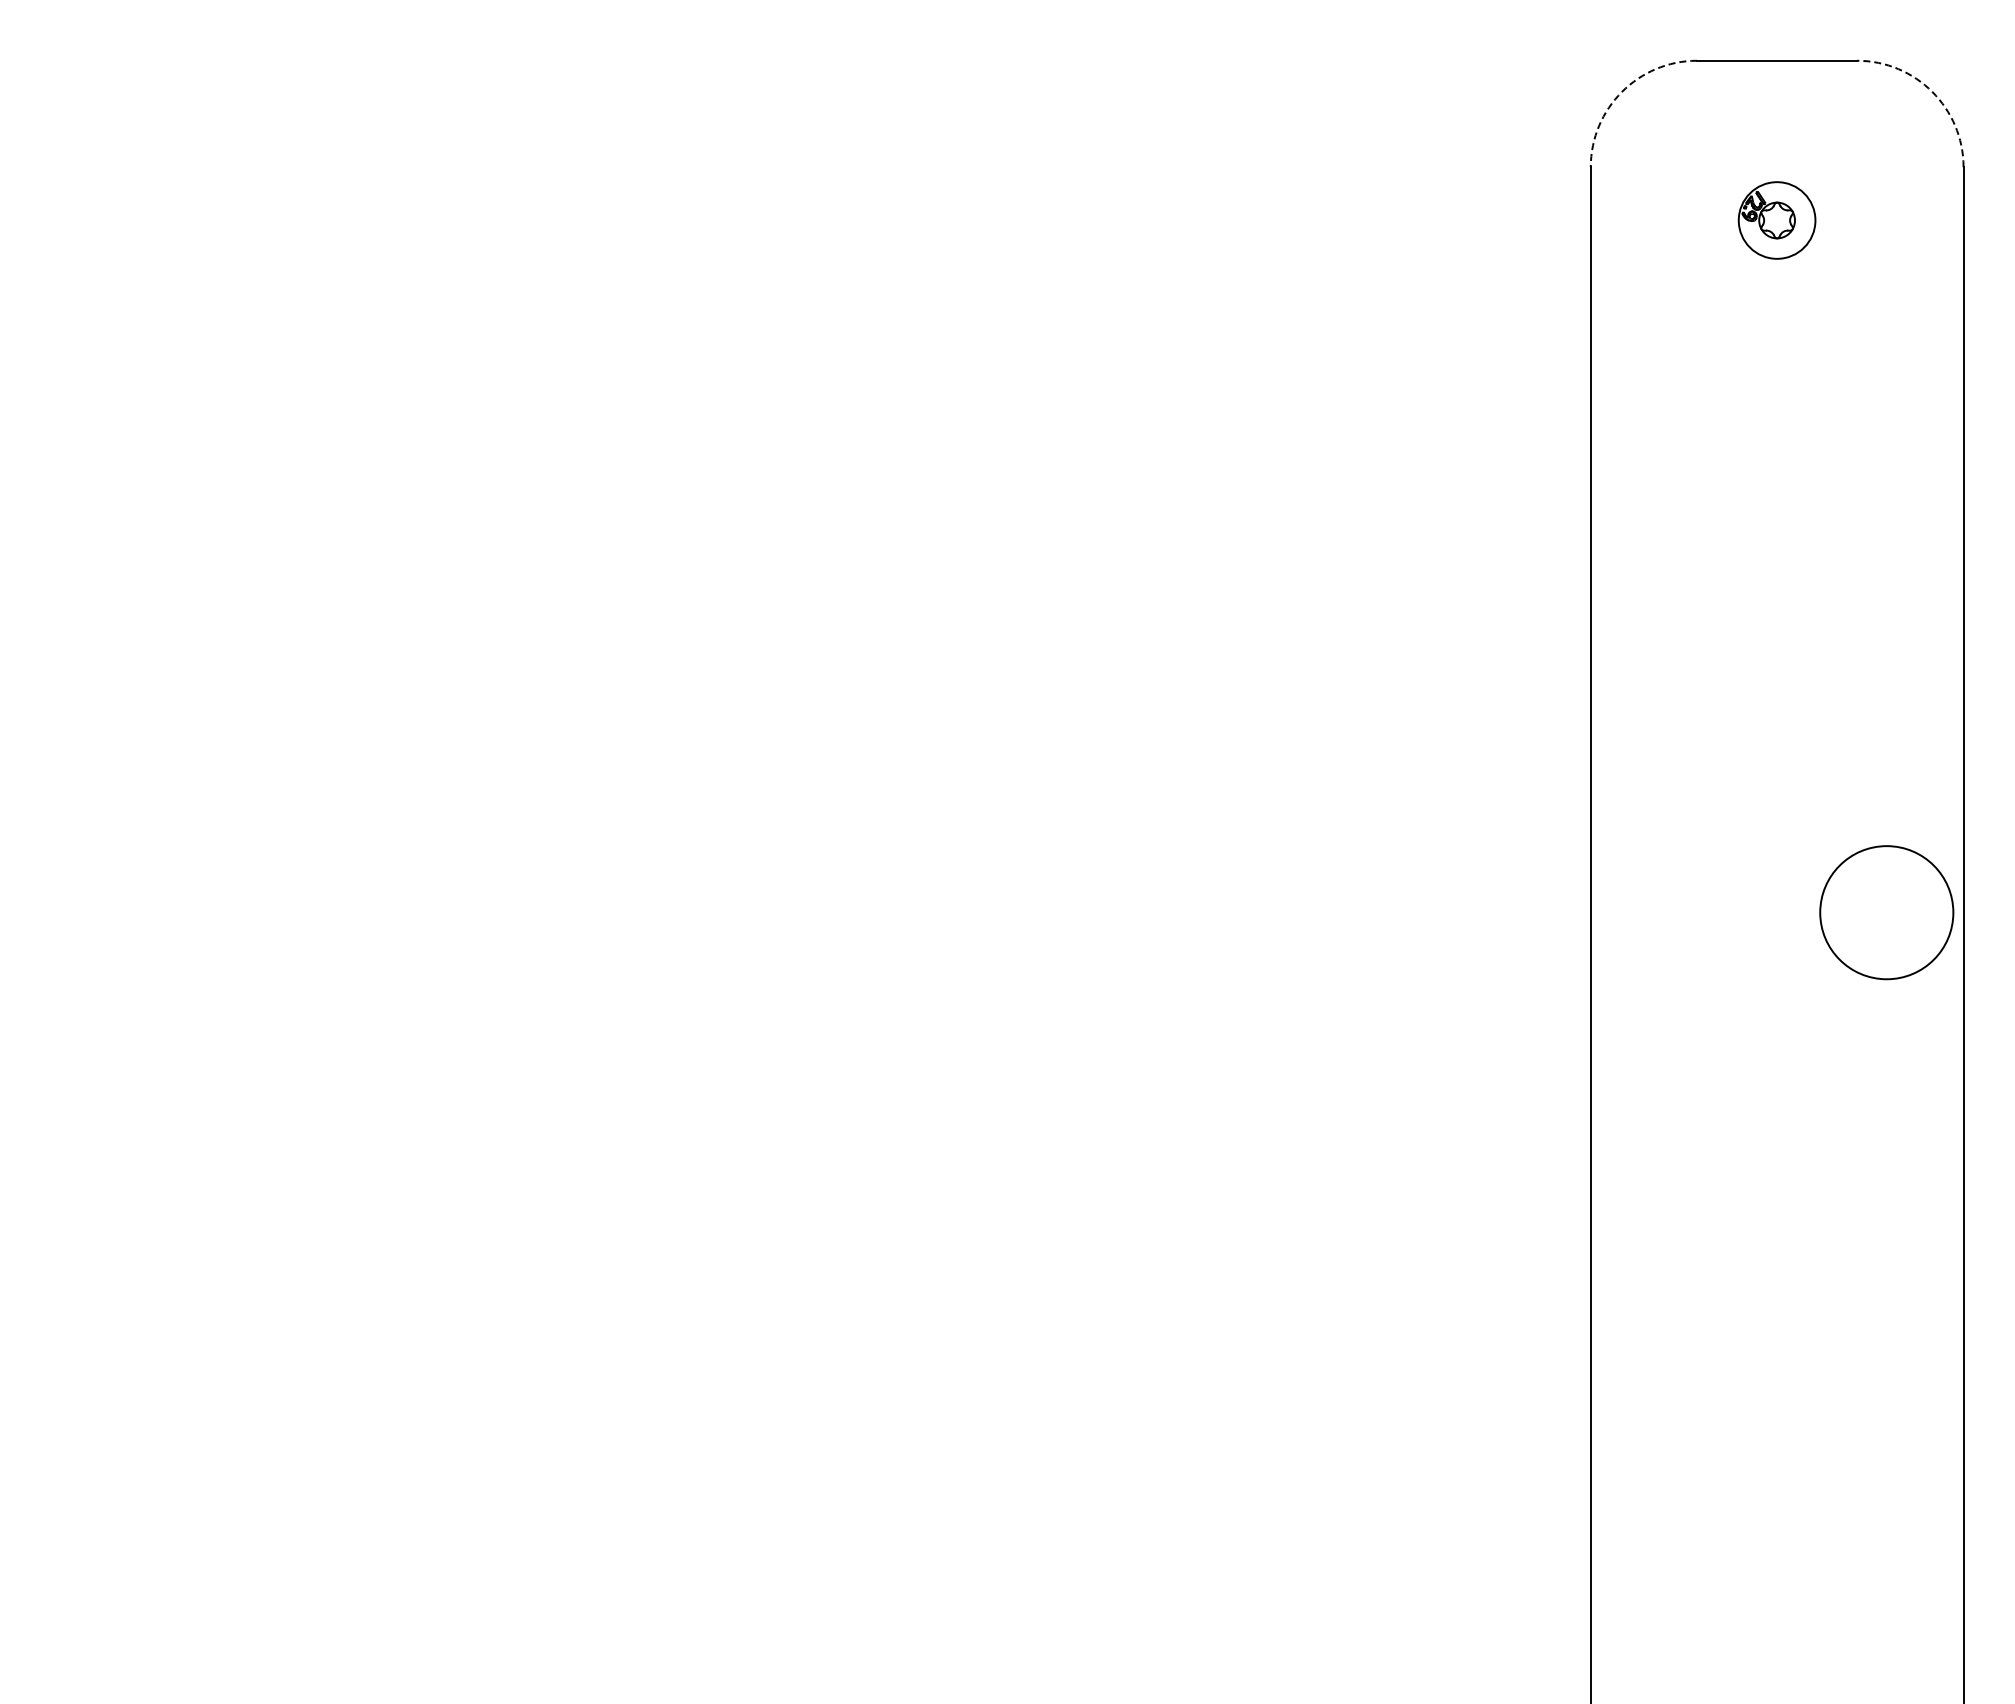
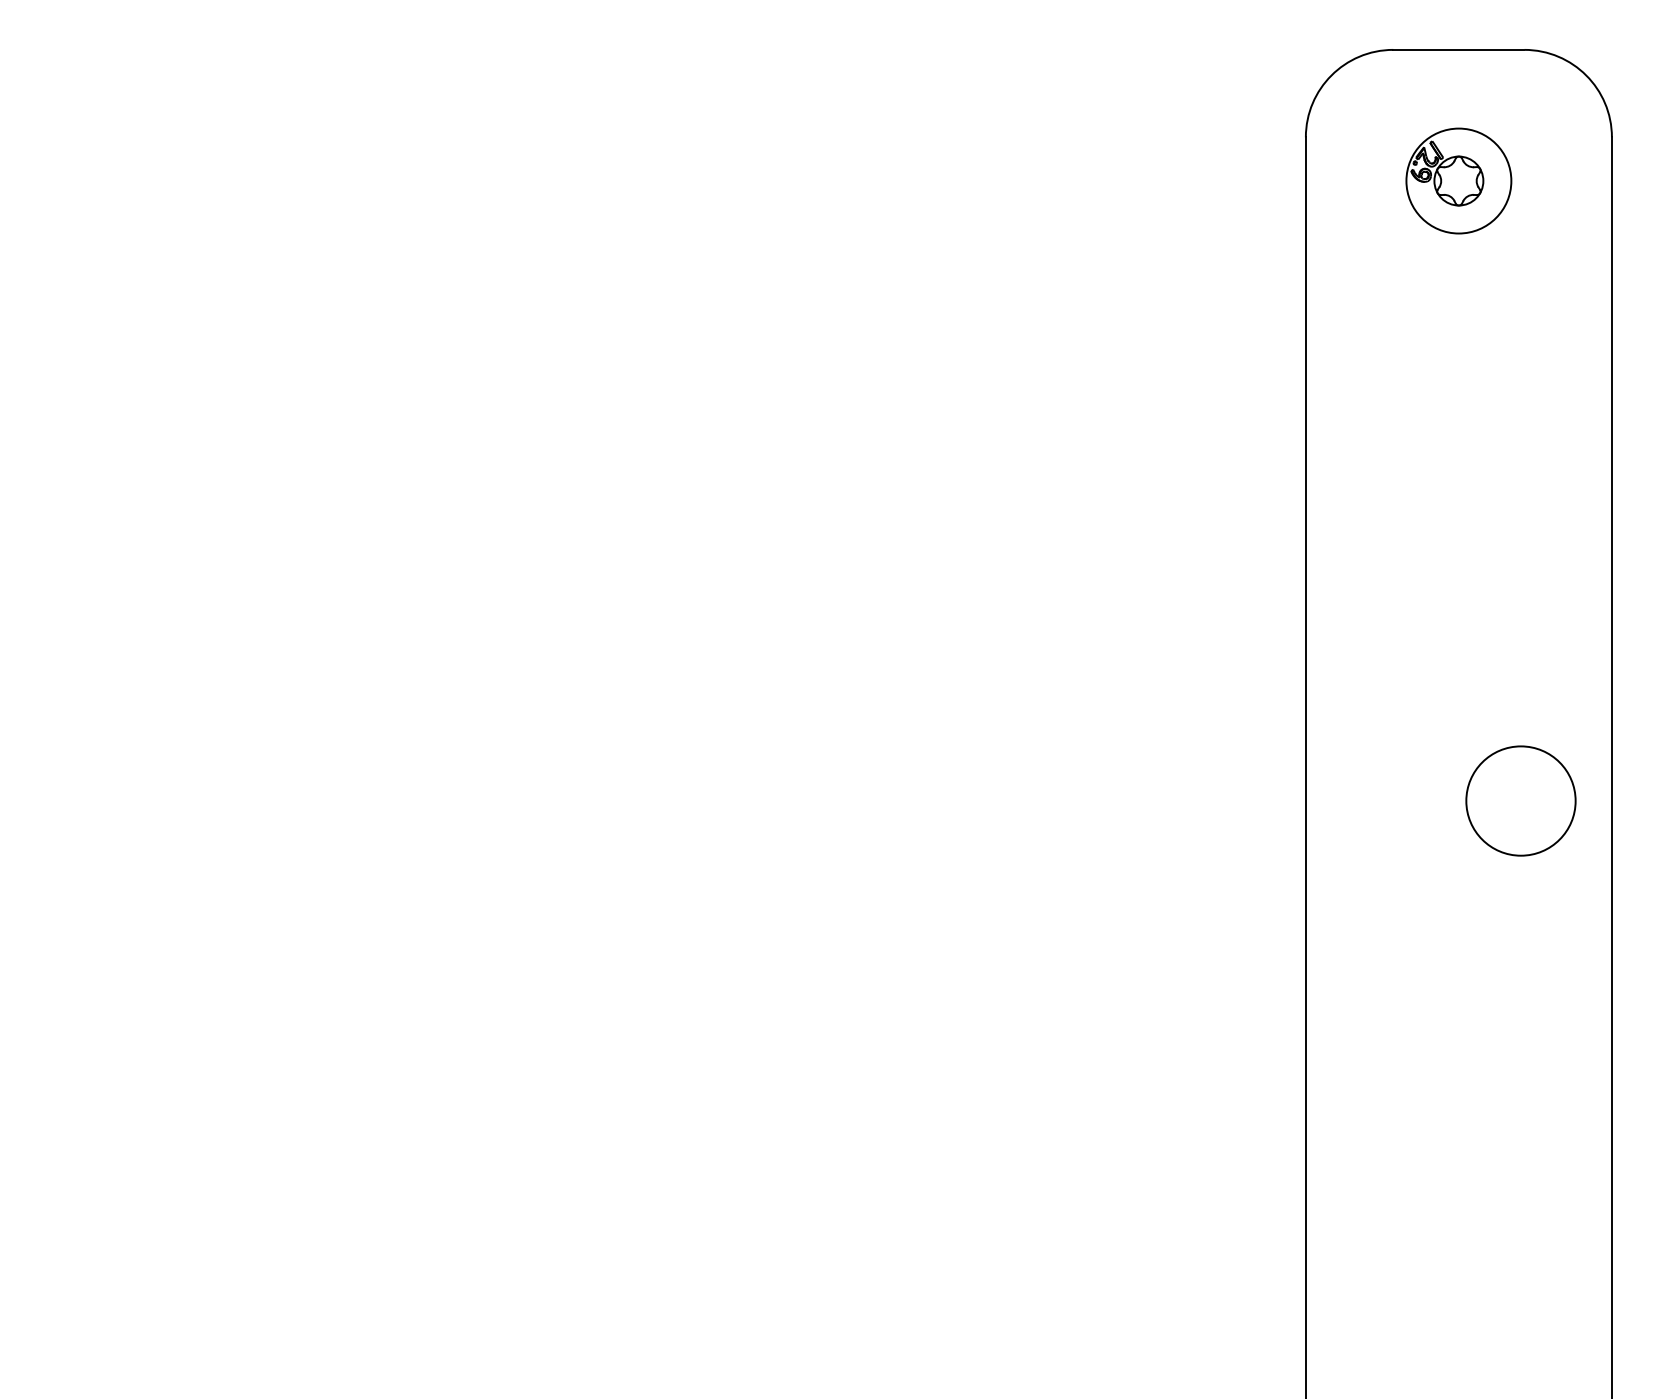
arc: (1621, 91) -> (1331, 75), dashed -> solid
arc: (1932, 91) -> (1586, 75), dashed -> solid
part: (1776, 220) -> (1458, 181), size x1.67
circle: (1886, 912) -> (1520, 800), moved

